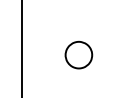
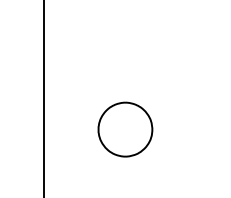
part: (78, 54) -> (124, 128), moved

